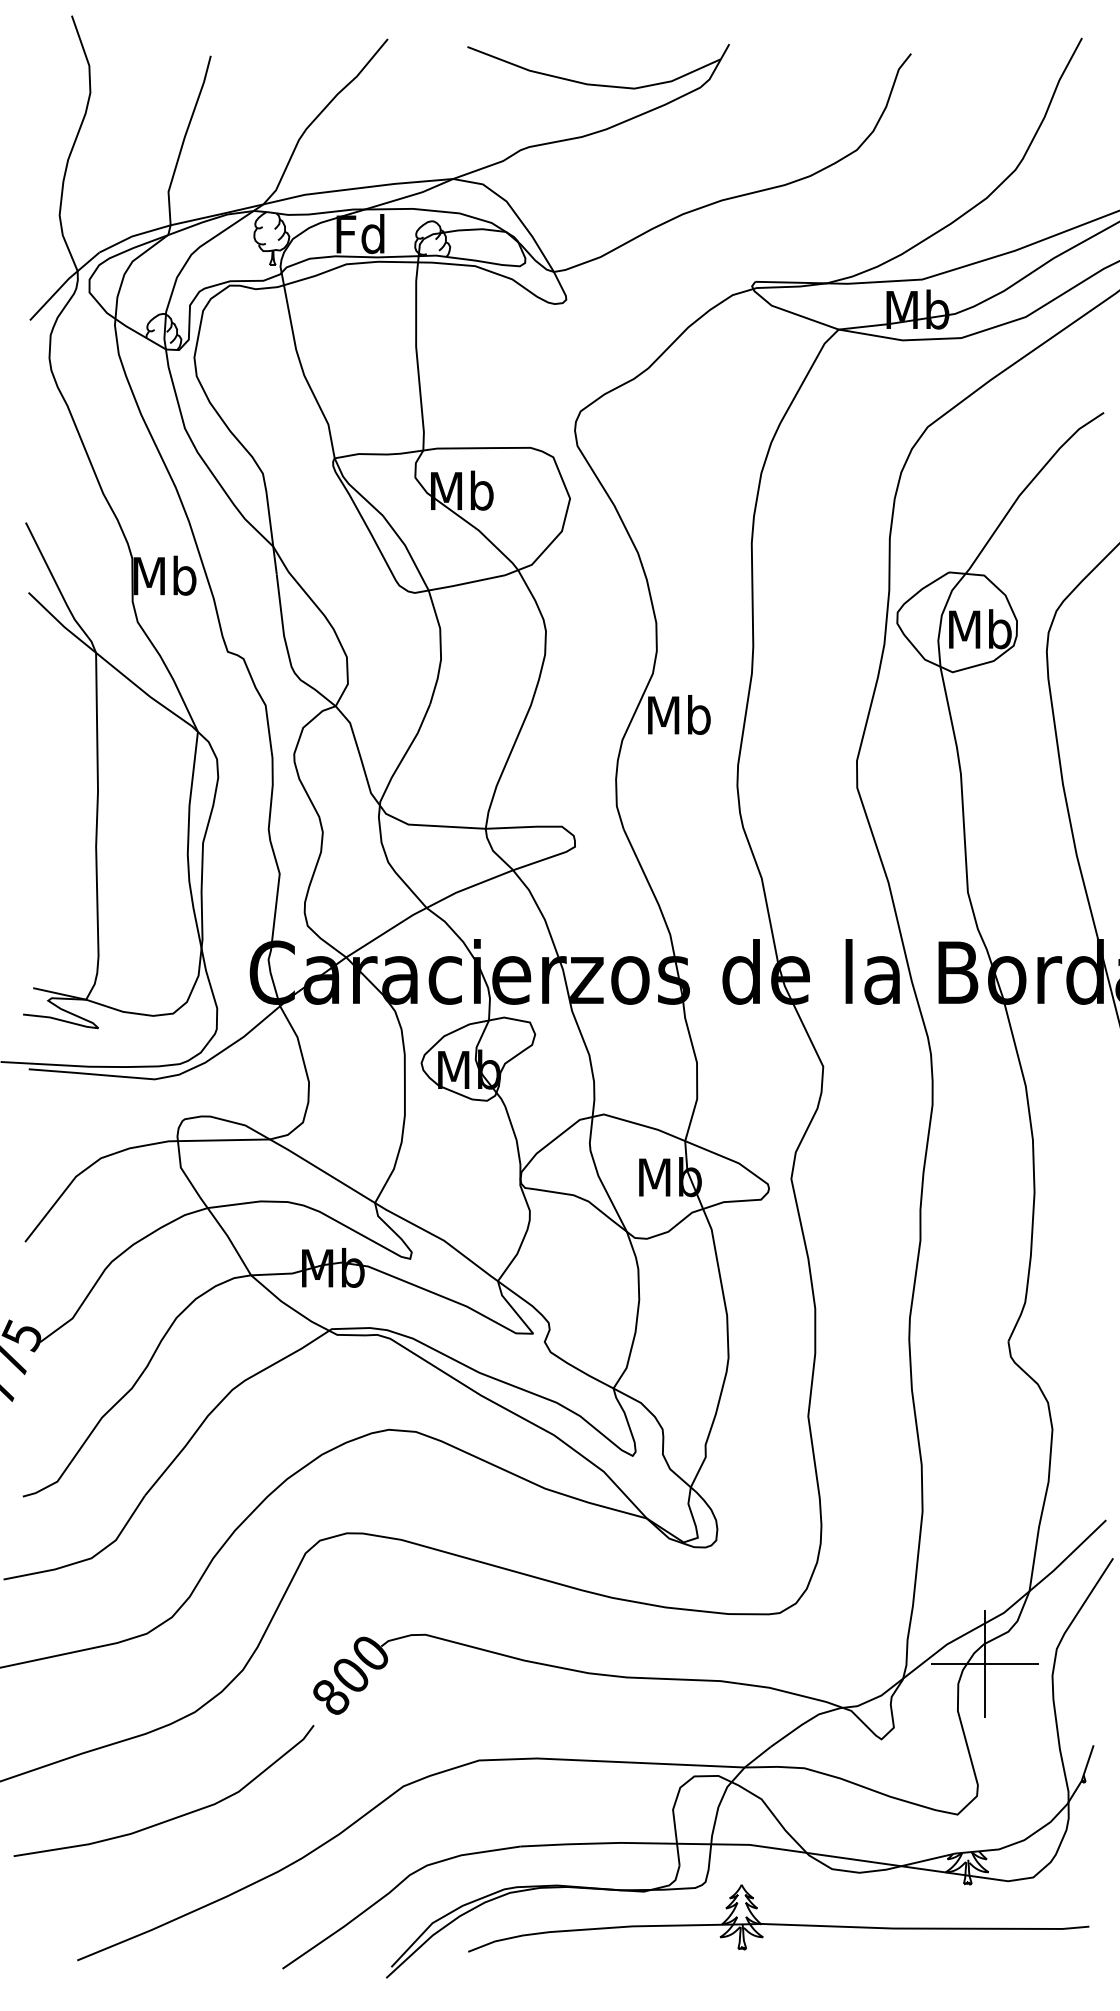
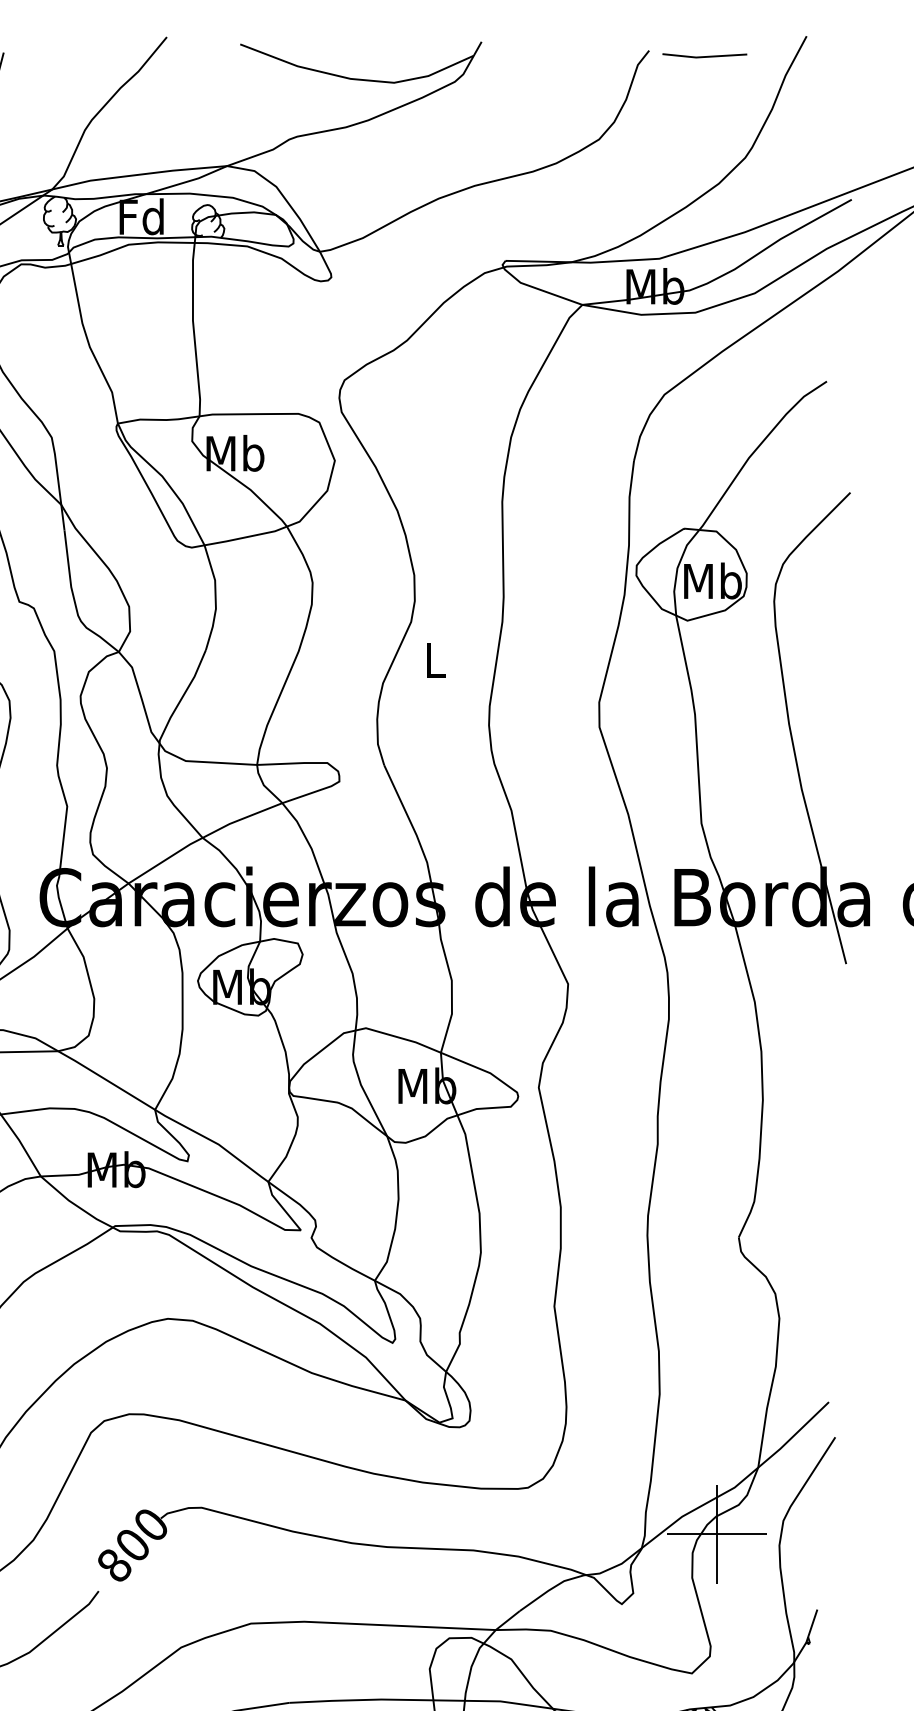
line: (971, 59) -> (704, 55), added
text: (679, 714) -> (435, 659), Mb -> L

